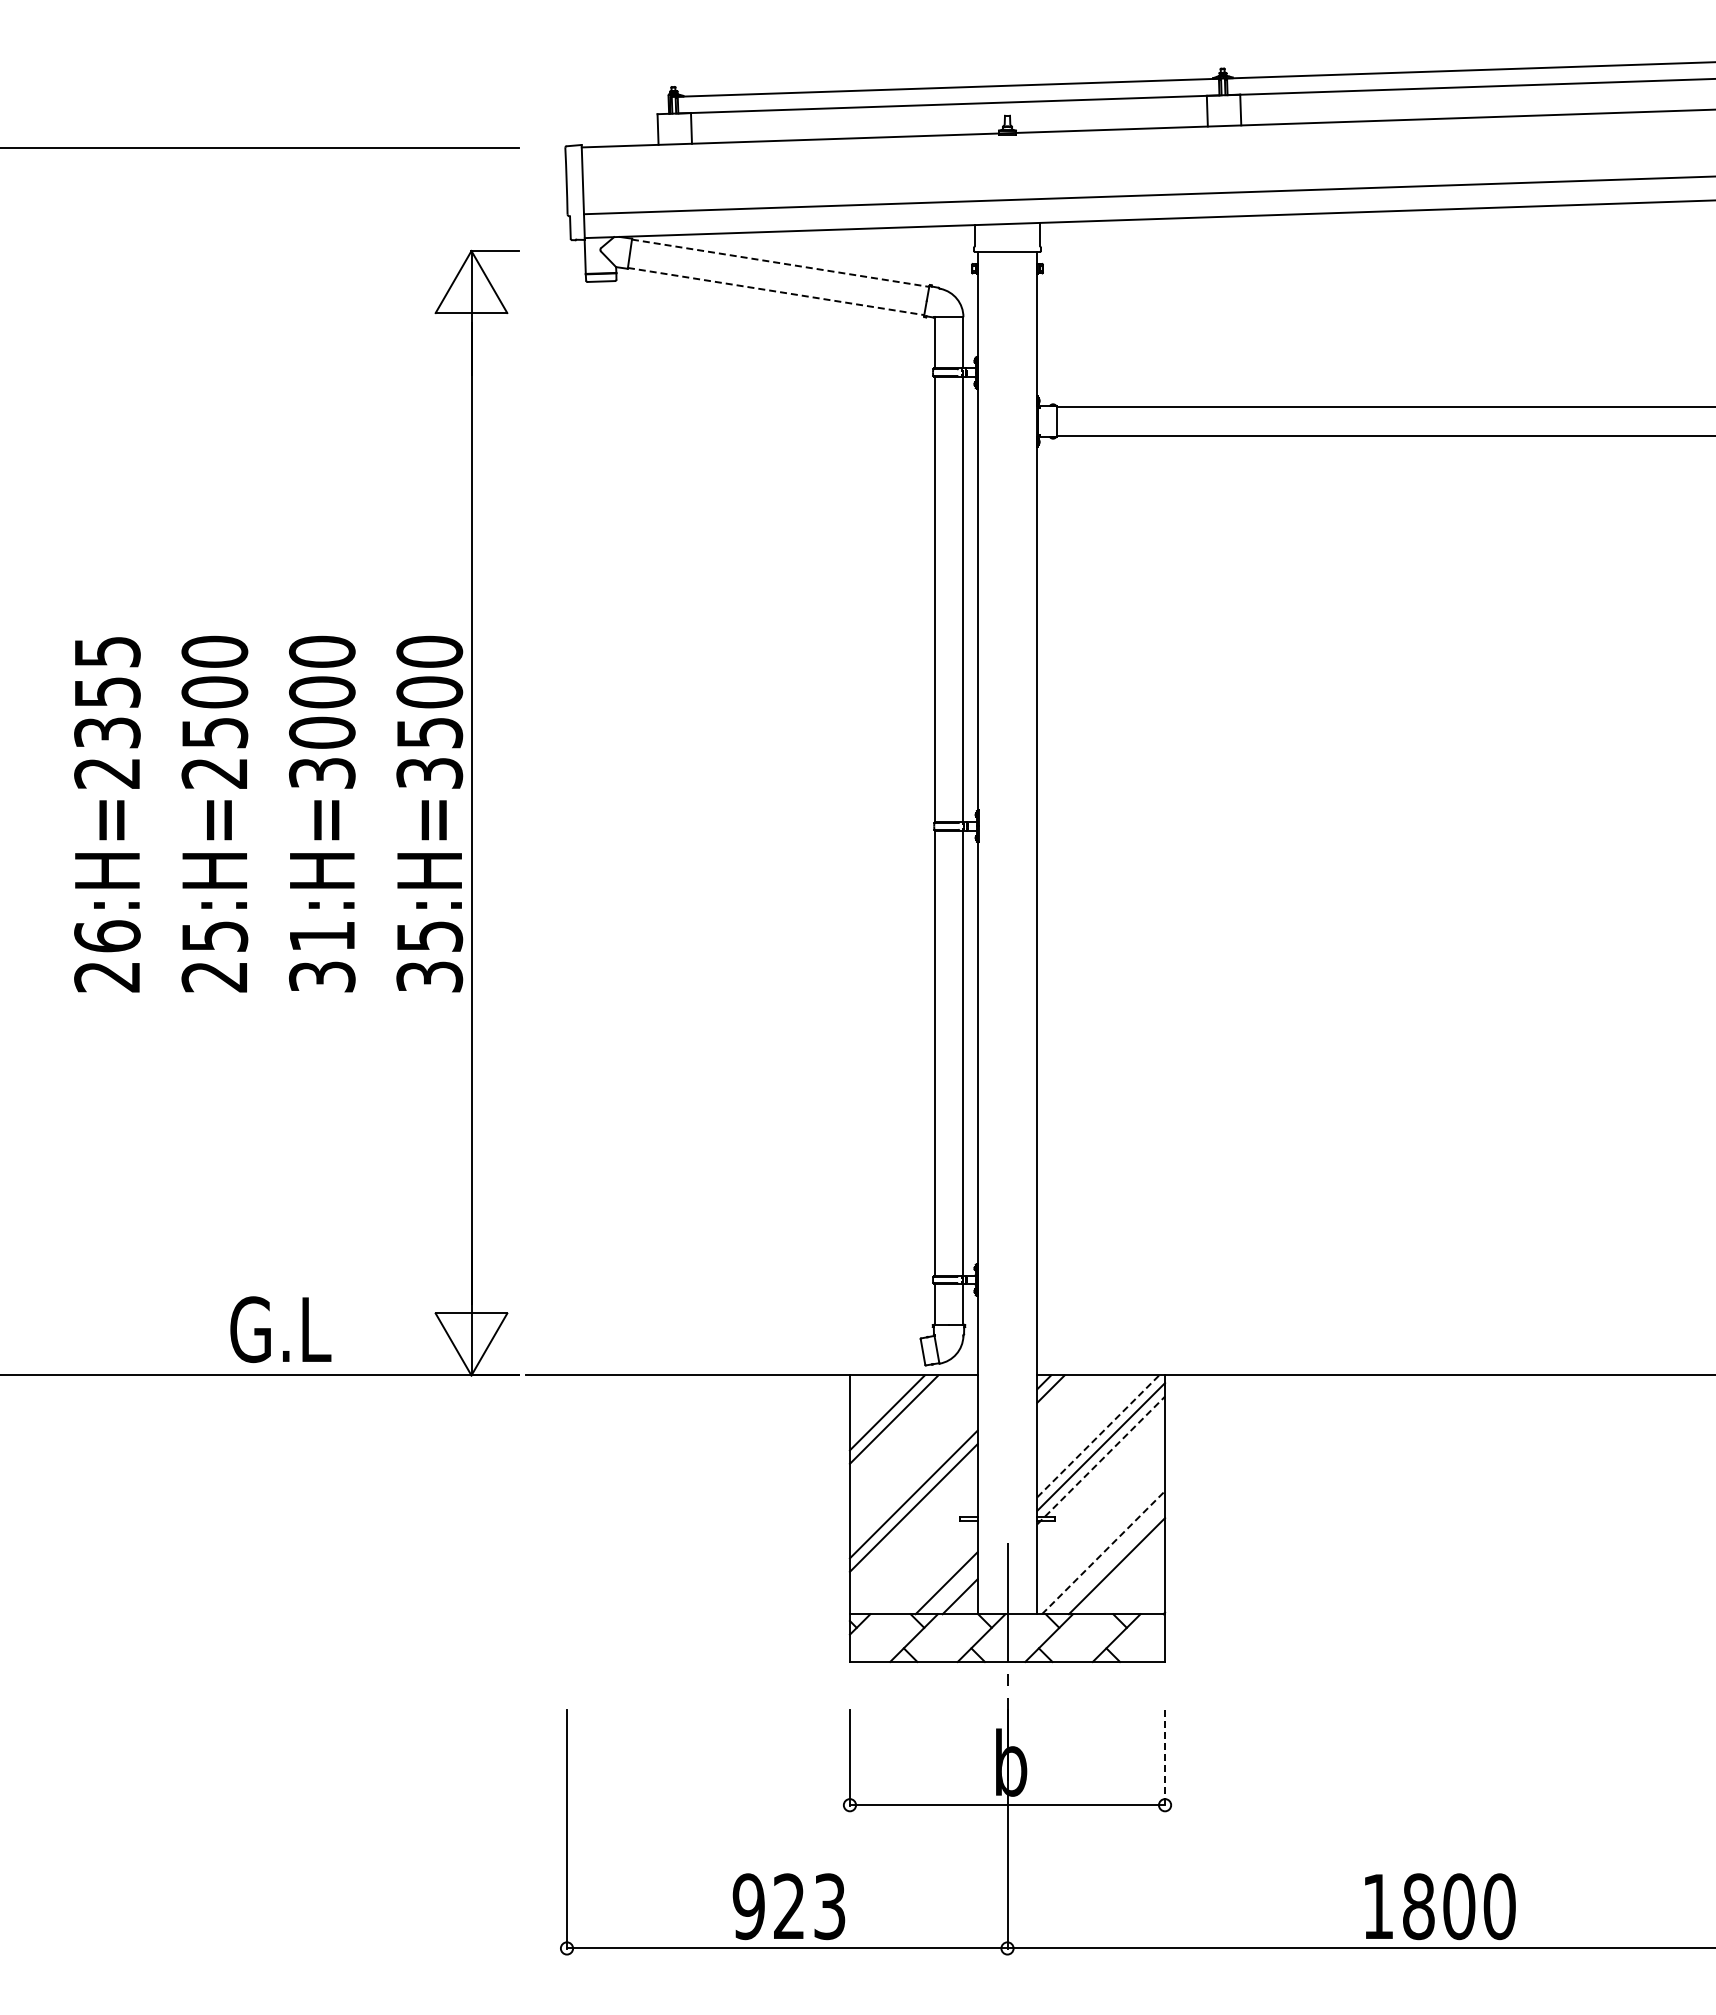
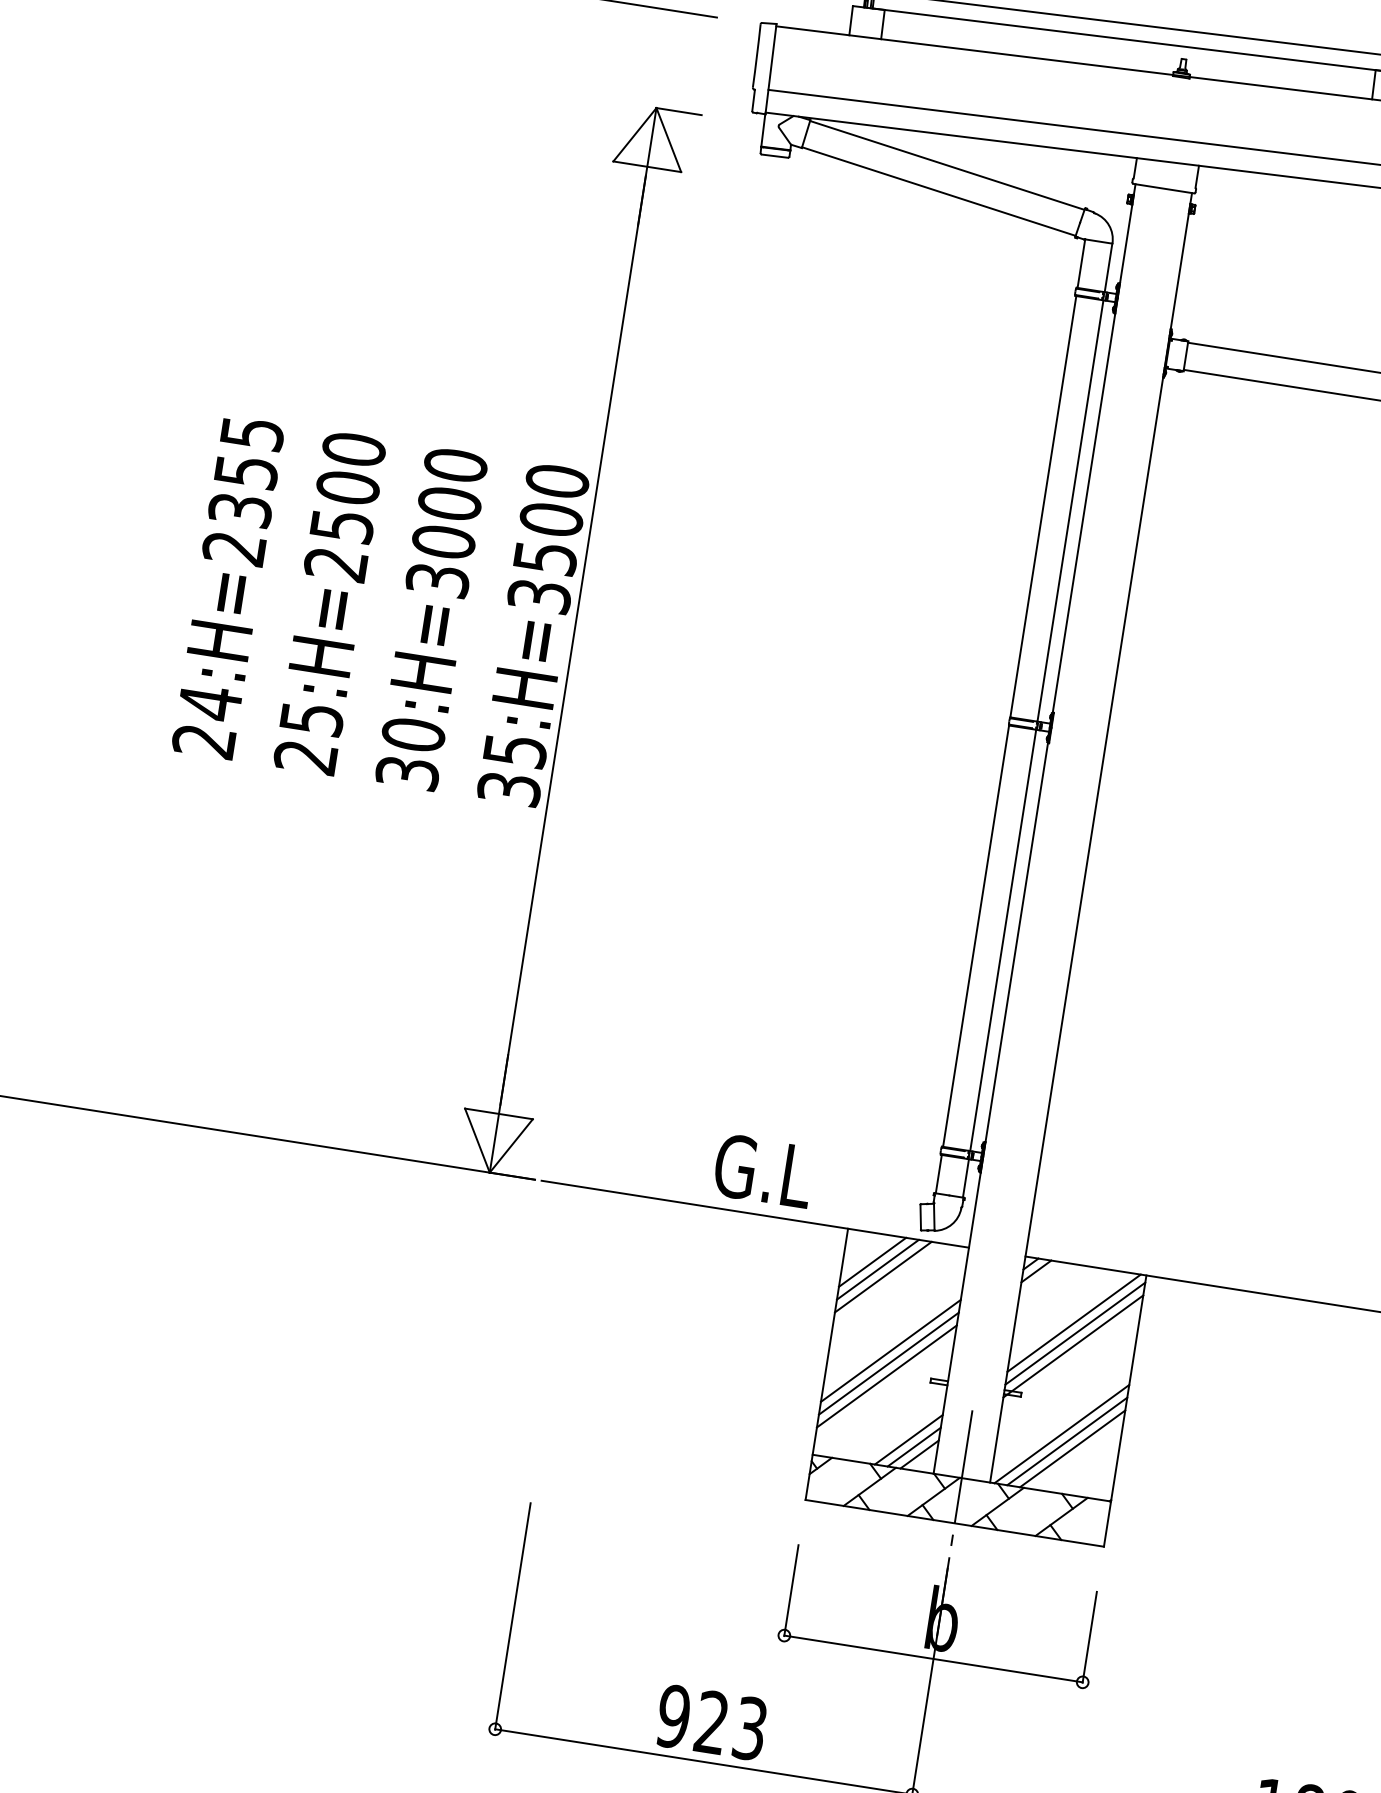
line: (780, 263) -> (947, 165), dashed -> solid
line: (776, 291) -> (939, 191), dashed -> solid
text: (107, 936) -> (210, 703), 26:H=2355 -> 24:H=2355
text: (322, 936) -> (413, 734), 31:H=3000 -> 30:H=3000
text: (280, 1329) -> (763, 1170), moved
line: (880, 1405) -> (872, 1261), added
line: (1098, 1436) -> (1074, 1323), dashed -> solid
line: (1101, 1460) -> (1073, 1346), dashed -> solid
line: (913, 1521) -> (886, 1376), added
line: (1103, 1552) -> (1061, 1433), dashed -> solid
line: (1110, 1559) -> (1067, 1441), added
line: (953, 1589) -> (914, 1446), added
line: (1165, 1757) -> (1090, 1637), dashed -> solid

